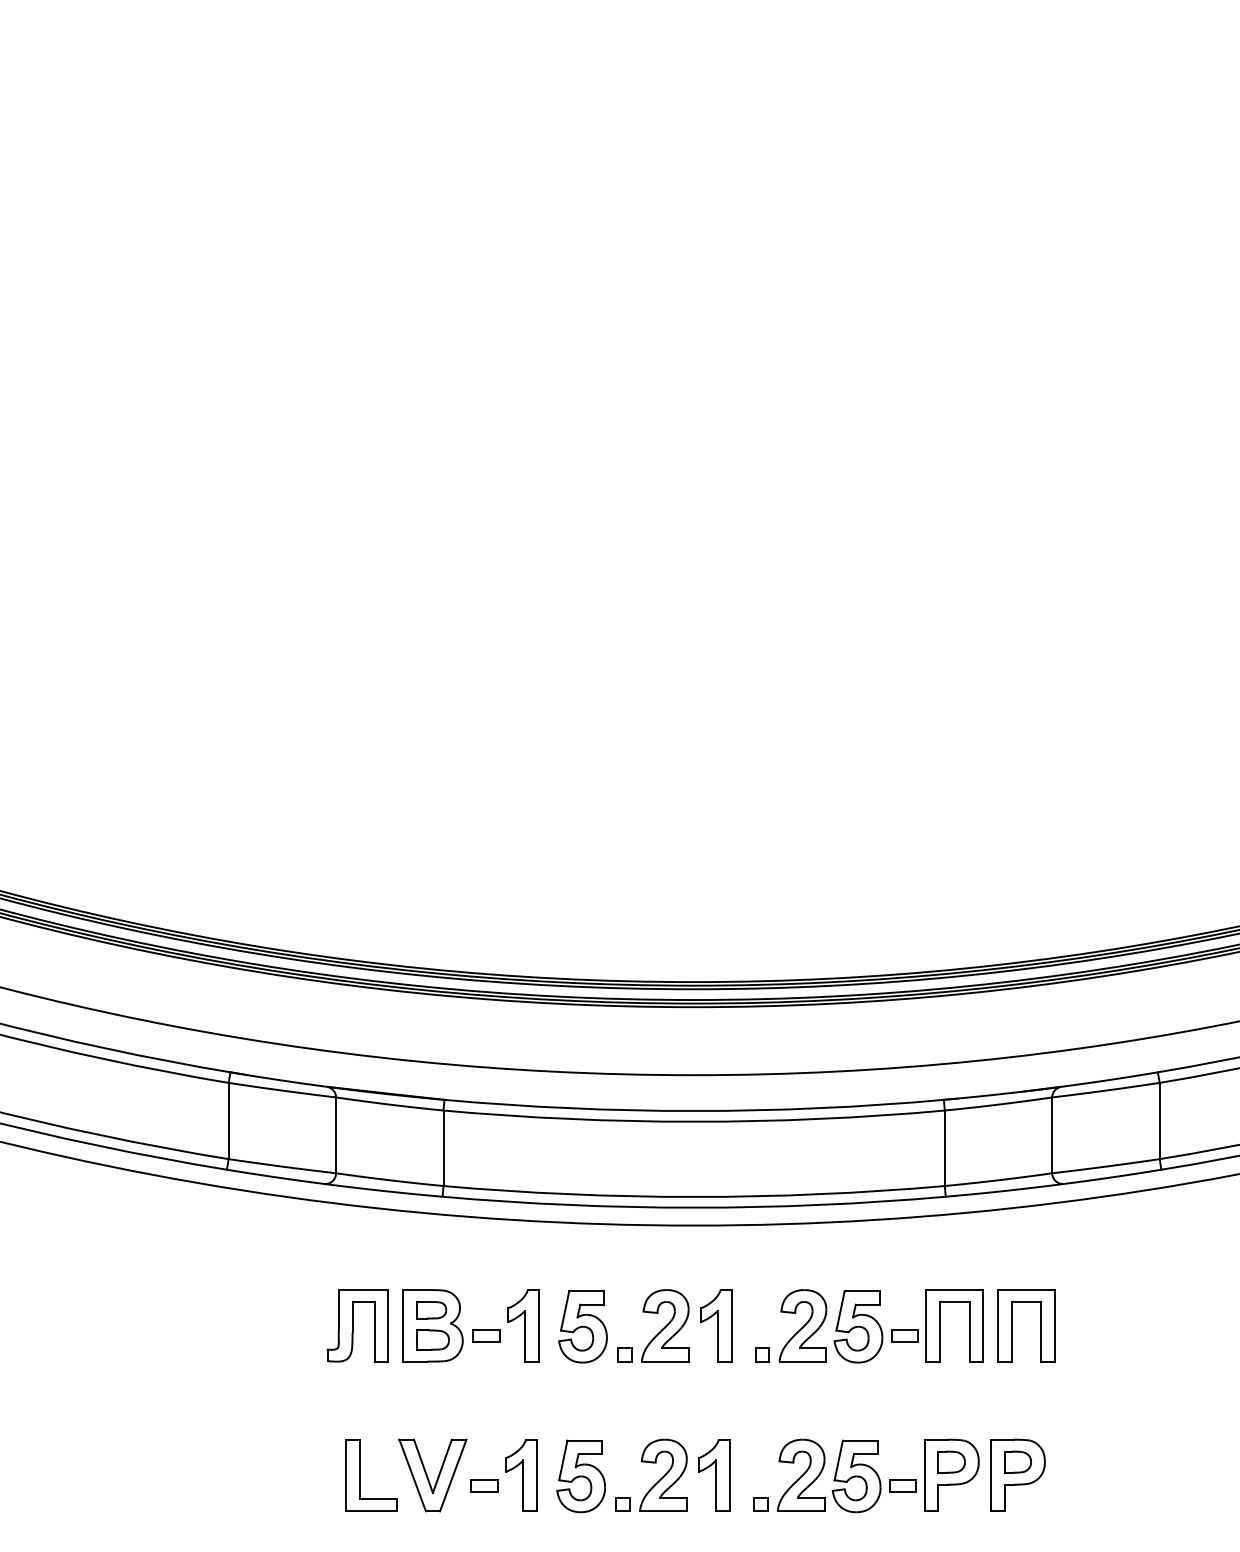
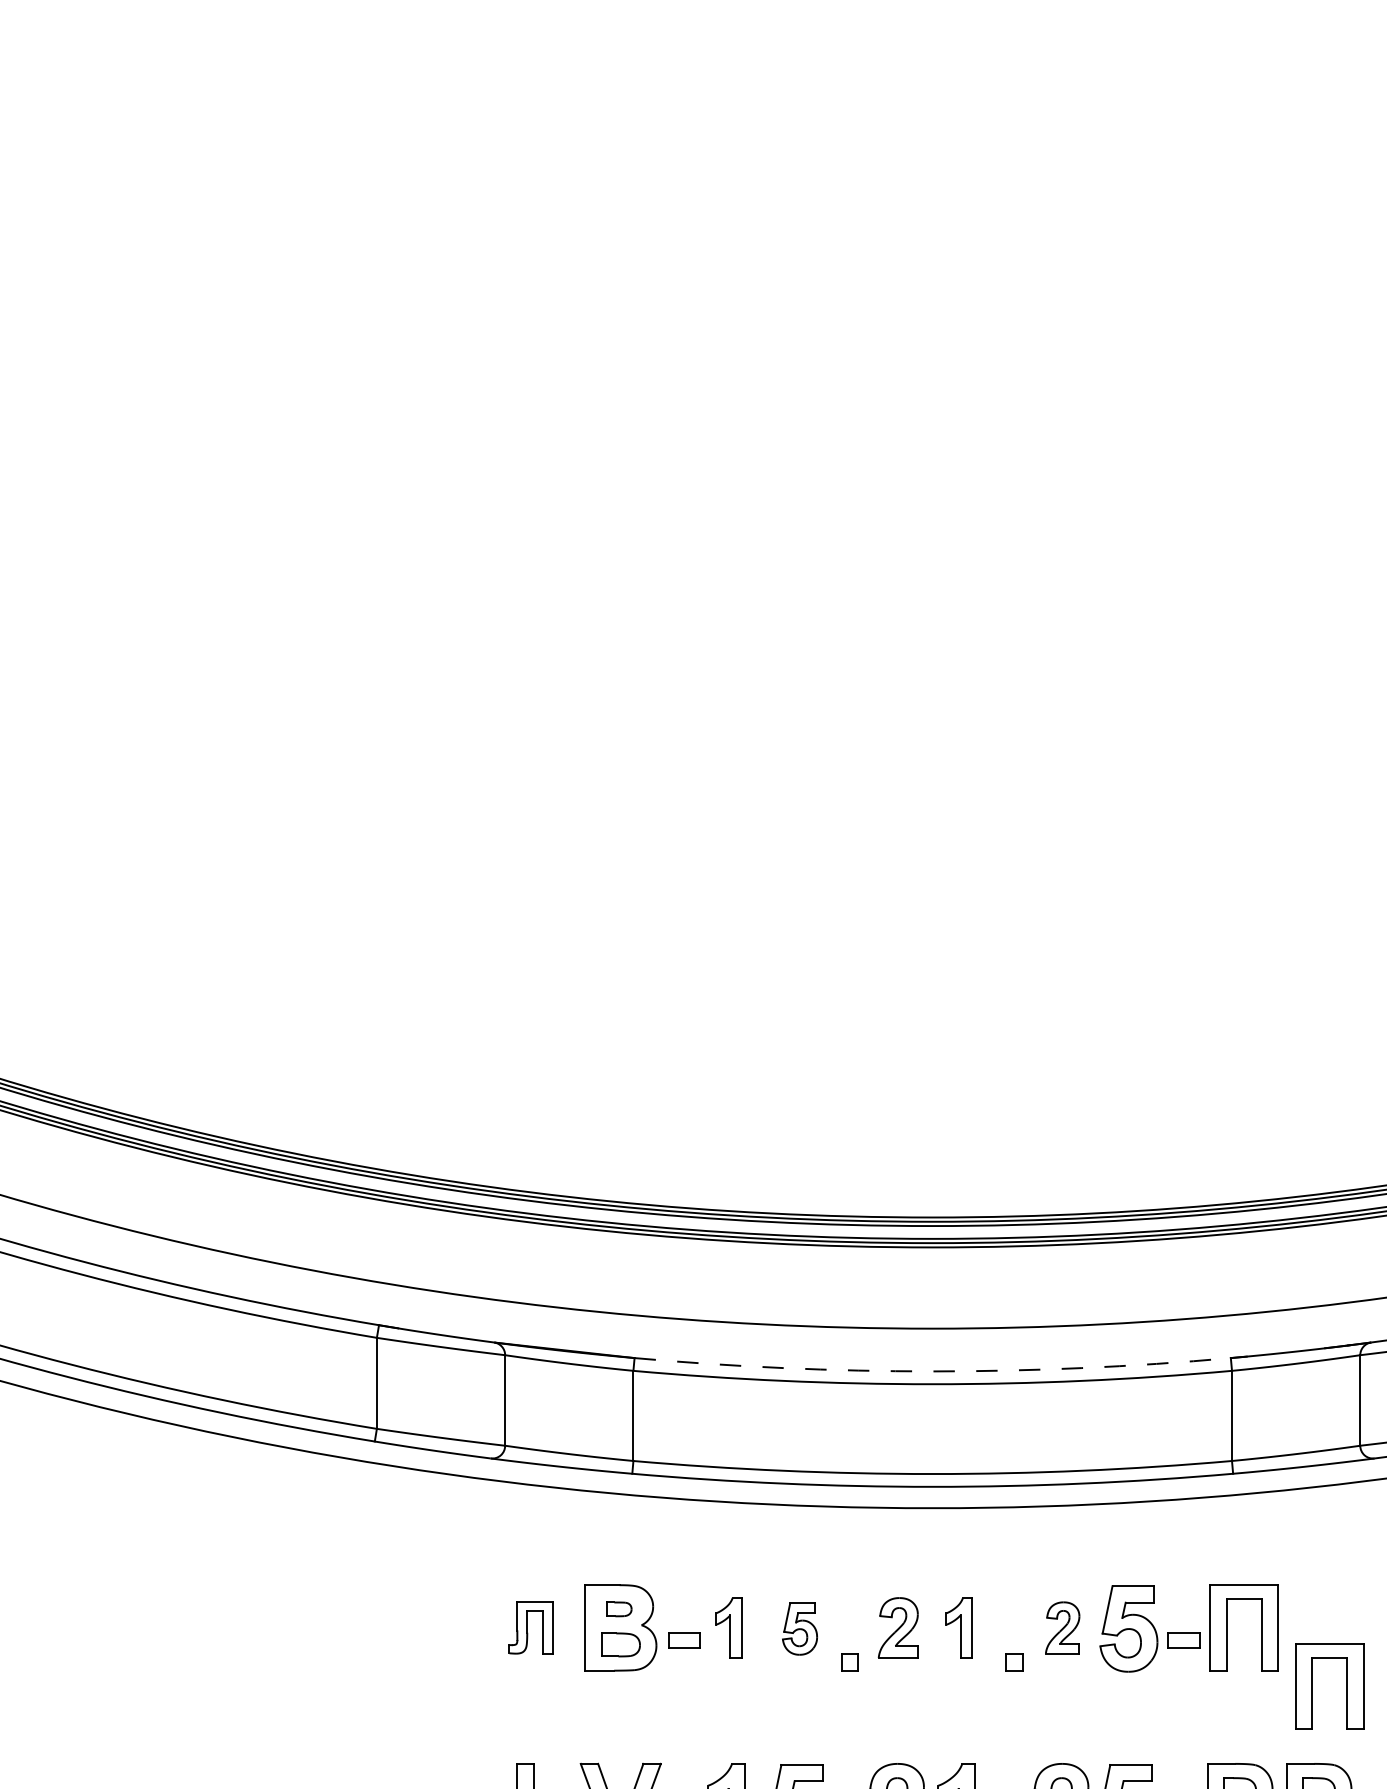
arc: (694, 1111) -> (933, 1371), solid -> dashed
part: (431, 1310) -> (619, 1609), size x0.7
part: (357, 1325) -> (530, 1627), size x0.6
part: (523, 1325) -> (728, 1627), size x0.7
part: (665, 1325) -> (898, 1627), size x0.7
part: (716, 1325) -> (959, 1627), size x0.7
part: (802, 1325) -> (1062, 1627), size x0.6
part: (1012, 1325) -> (1312, 1686), moved
part: (582, 1326) -> (799, 1628), size x0.6

